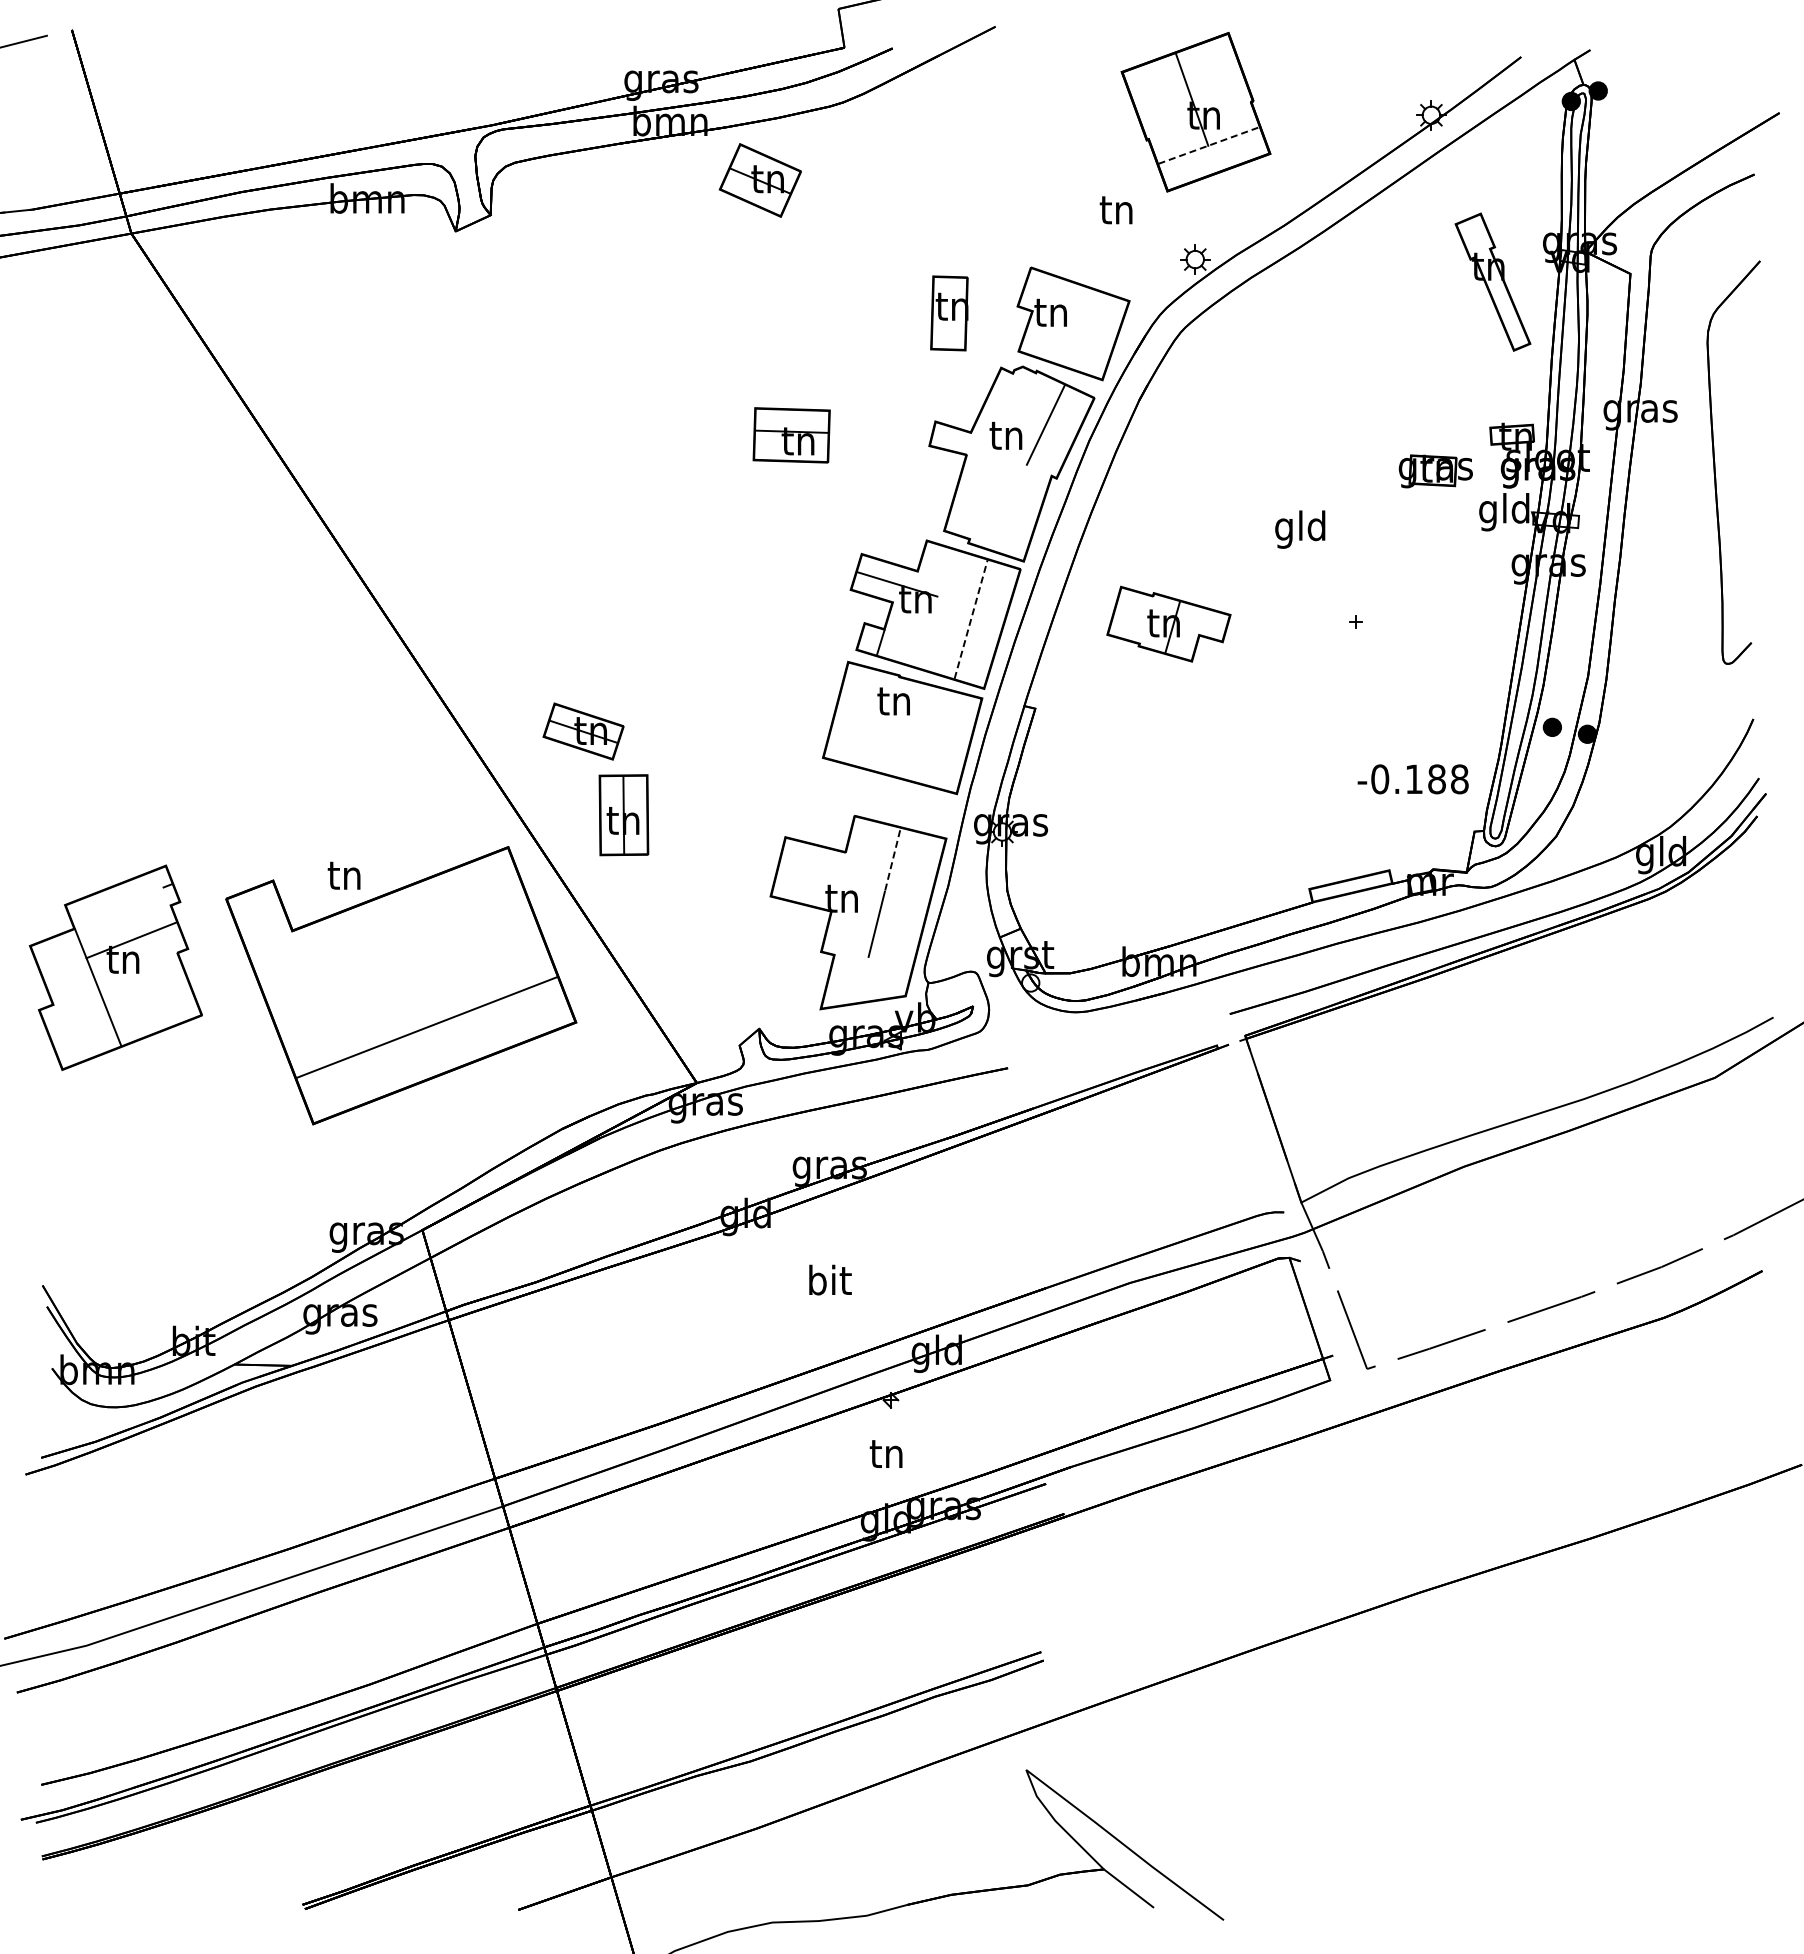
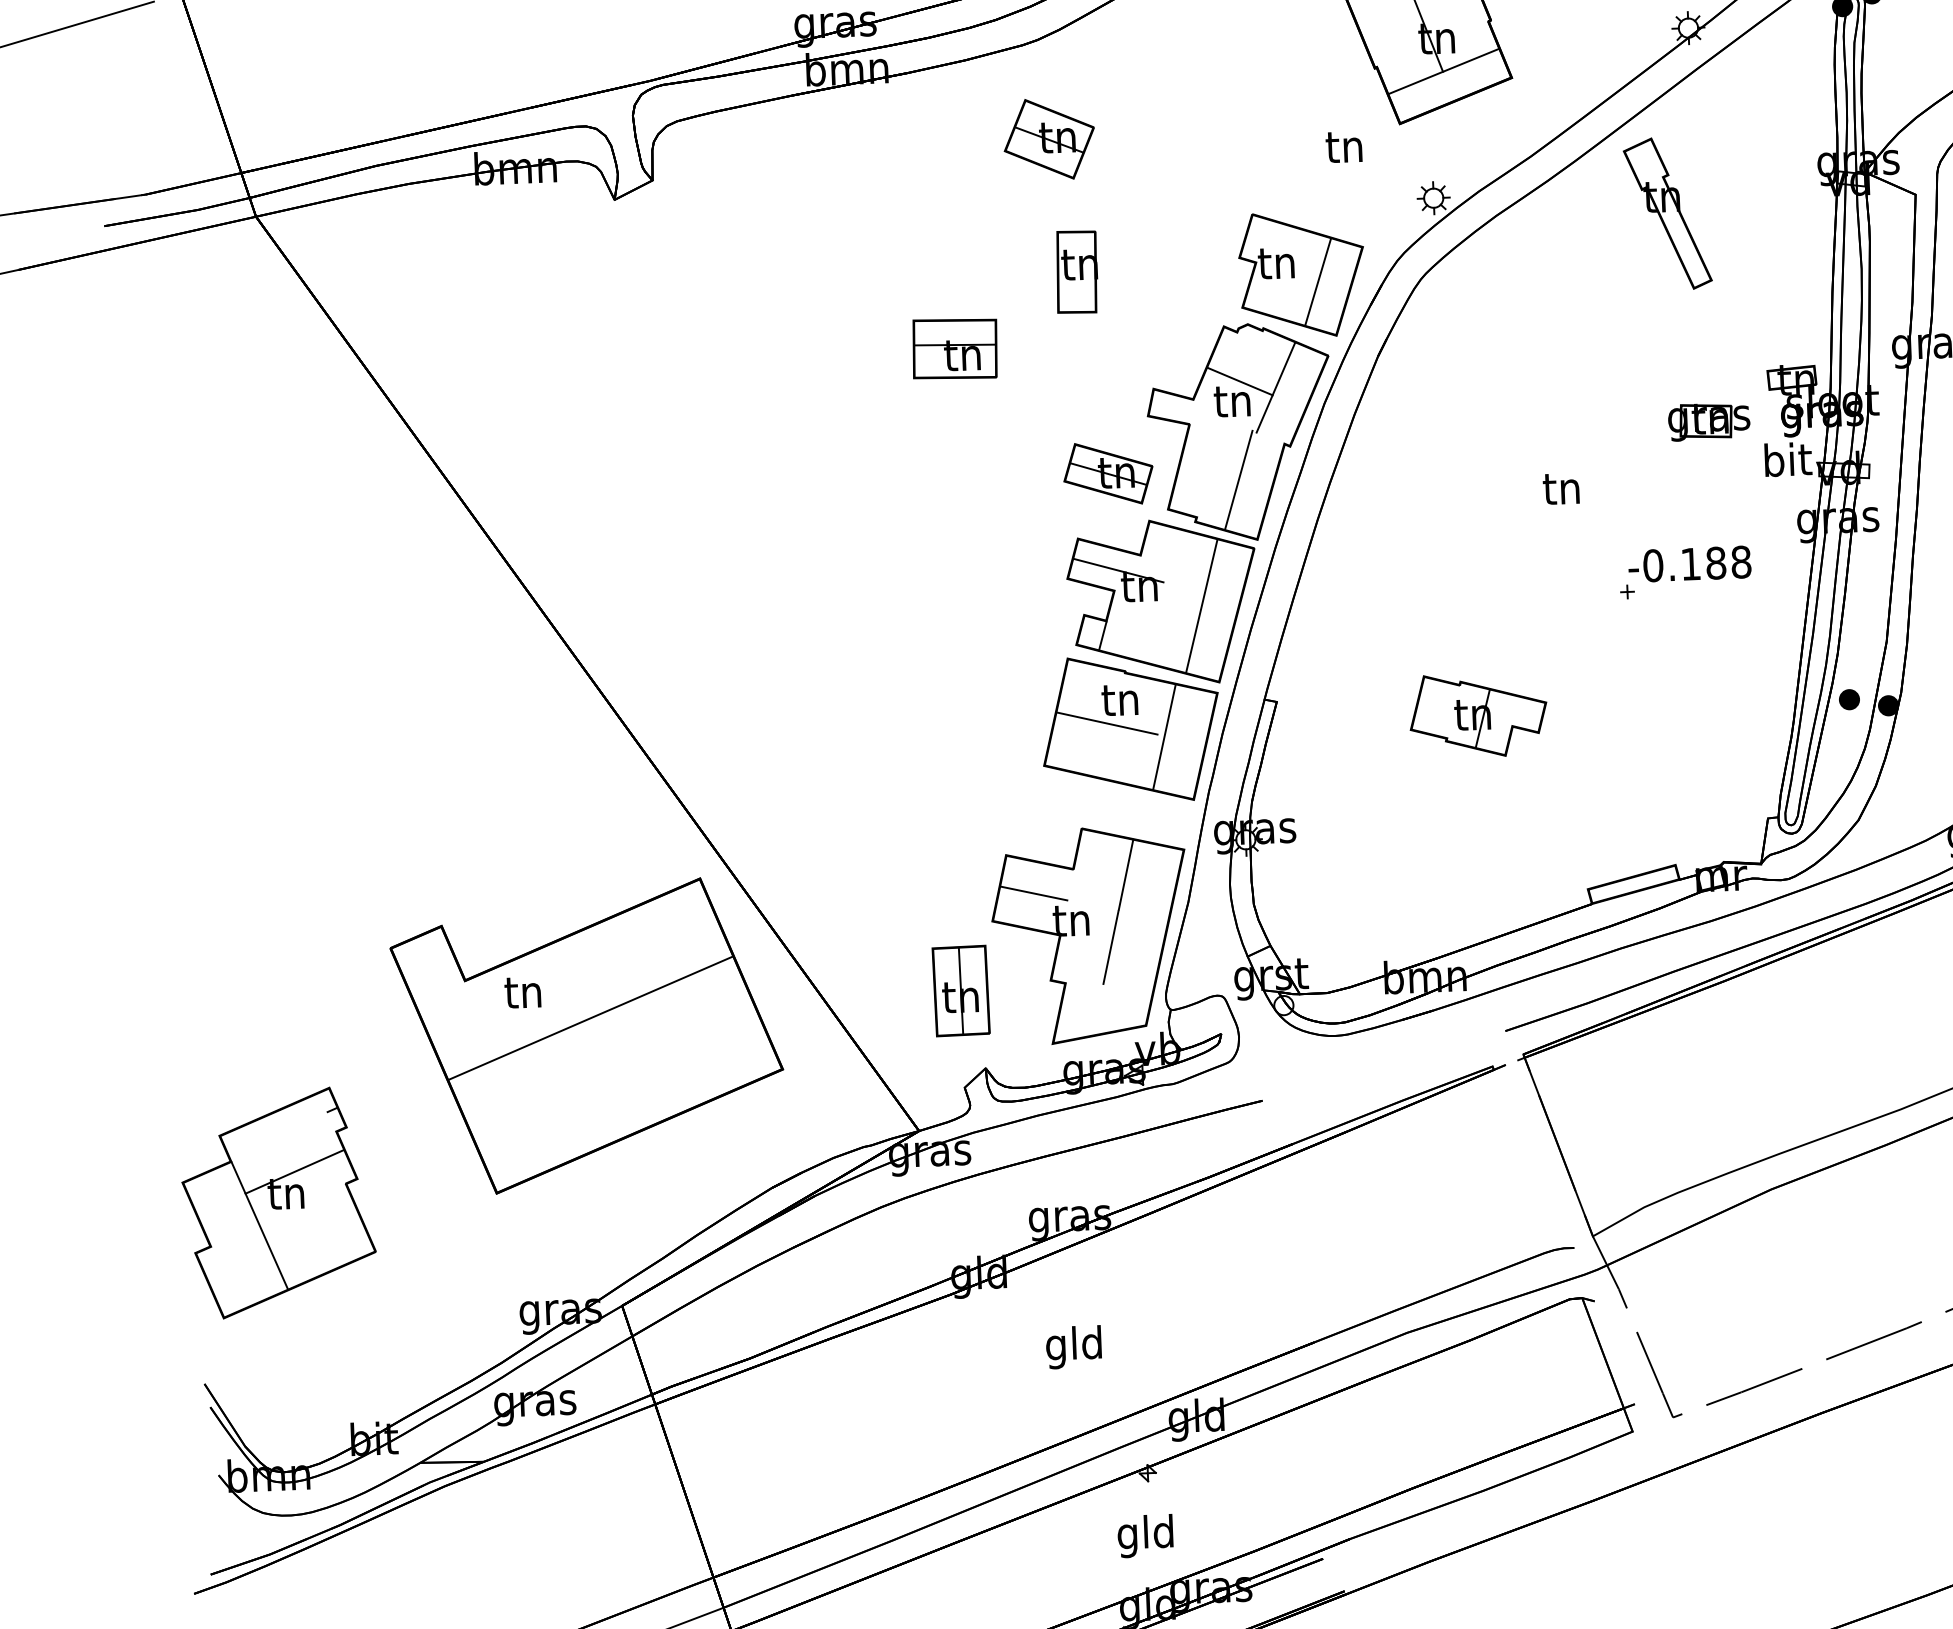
line: (1208, 145) -> (1443, 71), dashed -> solid
part: (759, 180) -> (1048, 139), moved
part: (1492, 281) -> (1667, 213), moved
part: (949, 313) -> (1076, 272), moved
line: (1087, 330) -> (1317, 281), added
line: (1013, 417) -> (1239, 380), added
part: (791, 435) -> (954, 349), moved
line: (1008, 506) -> (1238, 479), added
text: (1504, 512) -> (1786, 464), gld -> bit
text: (1300, 529) -> (1562, 492), gld -> tn
line: (971, 619) -> (1202, 606), dashed -> solid
part: (1168, 623) -> (1477, 714), moved
line: (881, 721) -> (1107, 722), added
part: (583, 731) -> (1108, 473), moved
line: (932, 736) -> (1164, 737), added
text: (1412, 779) -> (1689, 564), moved
part: (623, 815) -> (960, 991), moved
line: (892, 859) -> (1125, 875), dashed -> solid
line: (809, 872) -> (1034, 893), added
text: (343, 875) -> (522, 992), moved
part: (115, 967) -> (278, 1202), moved
line: (427, 1026) -> (590, 1017), moved
text: (828, 1283) -> (1073, 1346), bit -> gld
text: (886, 1456) -> (1145, 1535), tn -> gld

